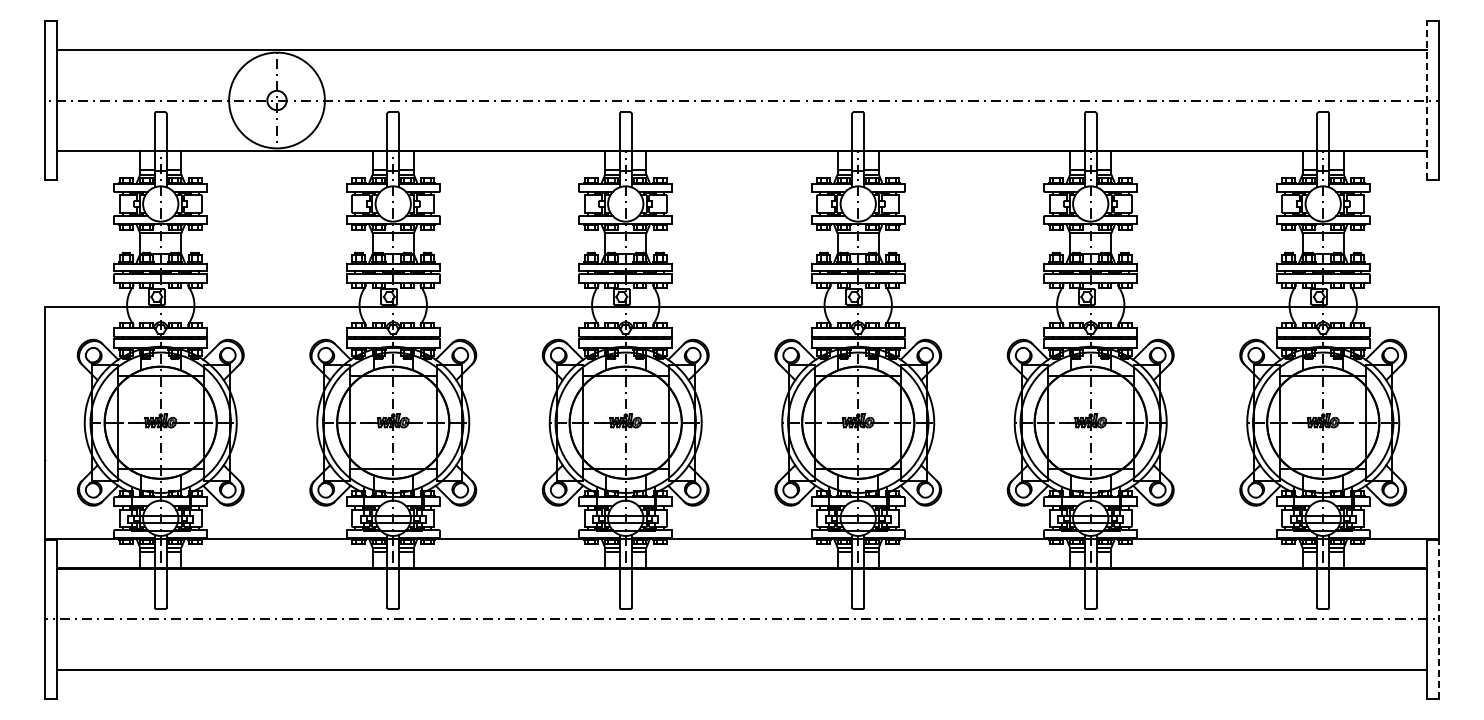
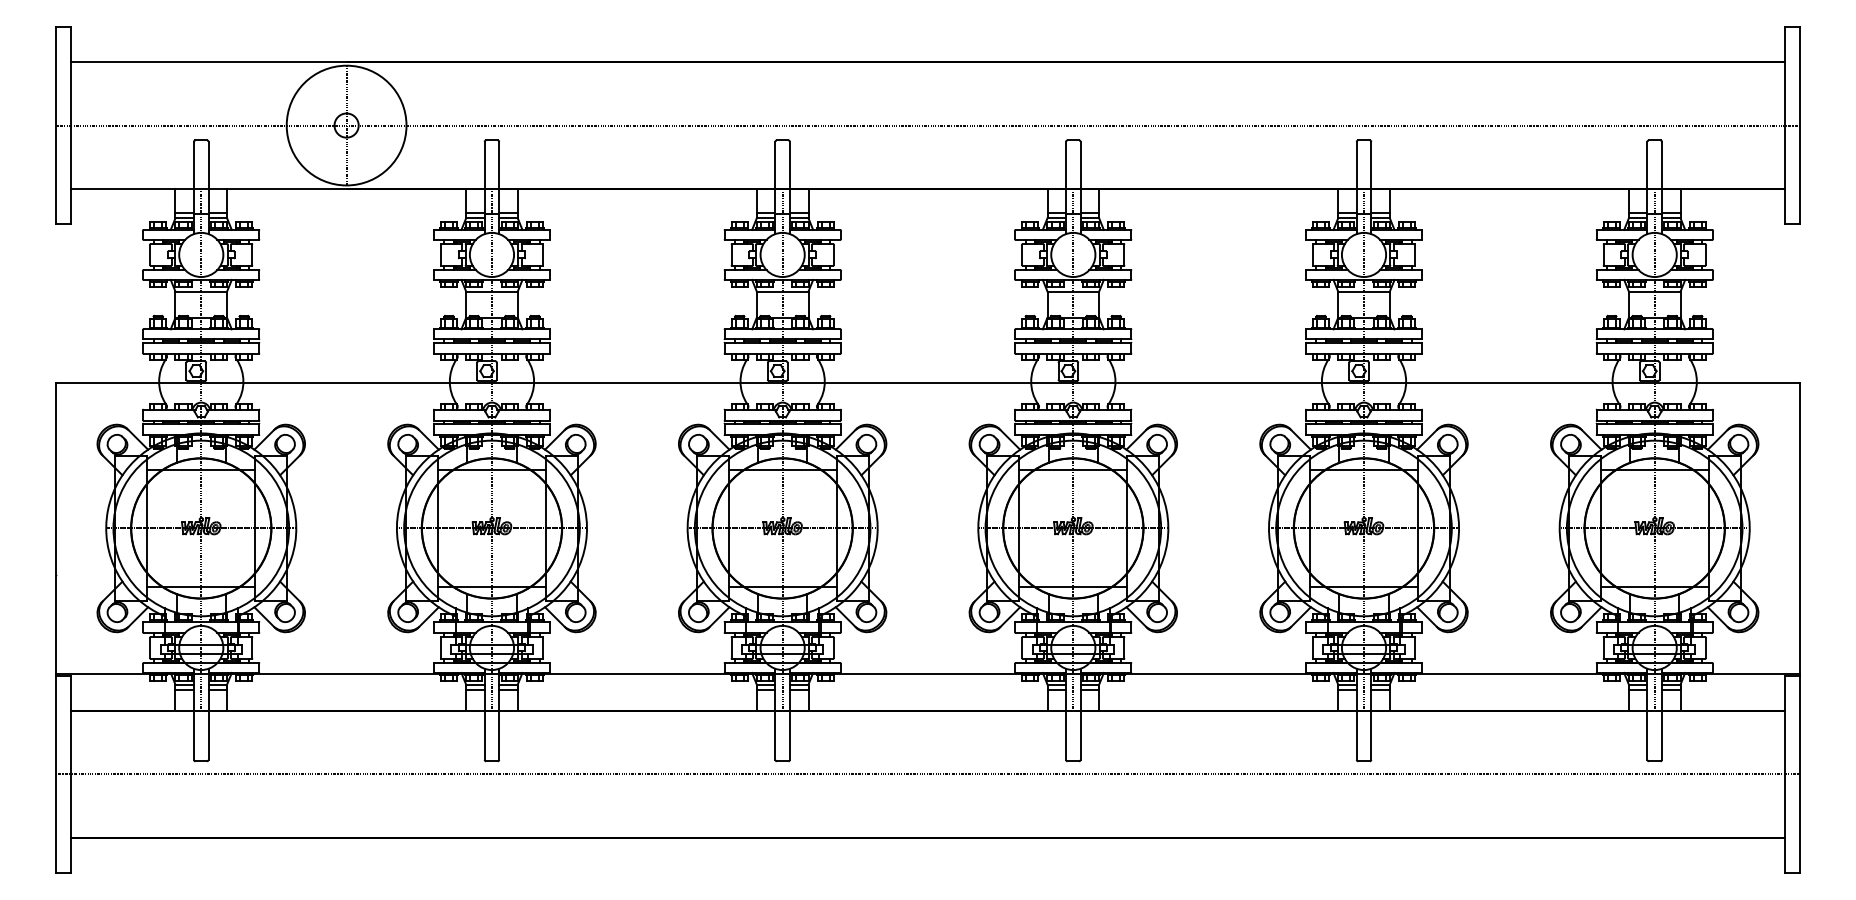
line: (1427, 100) -> (1785, 125), dashed -> solid
line: (1439, 618) -> (1800, 773), dashed -> solid

